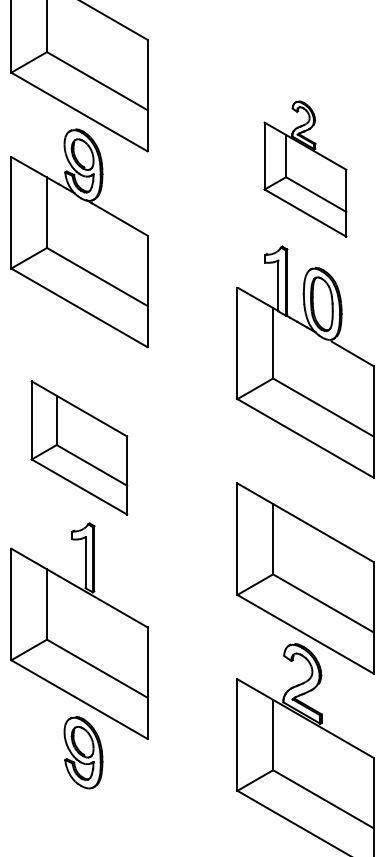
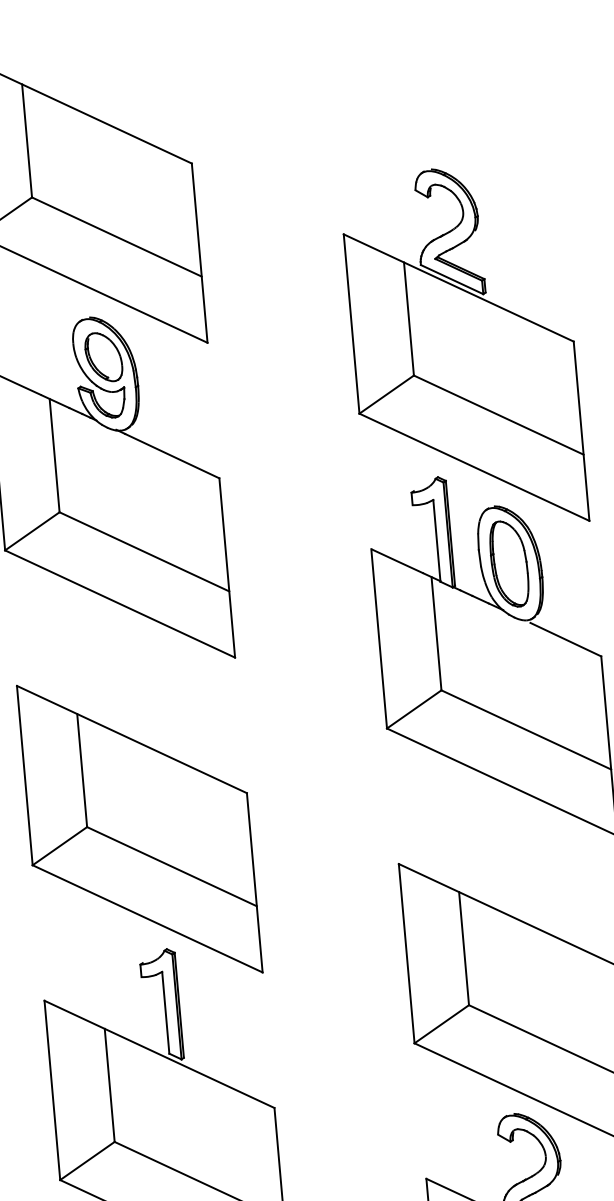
part: (305, 168) -> (463, 348), size x1.67
part: (79, 447) -> (139, 828), size x1.43

